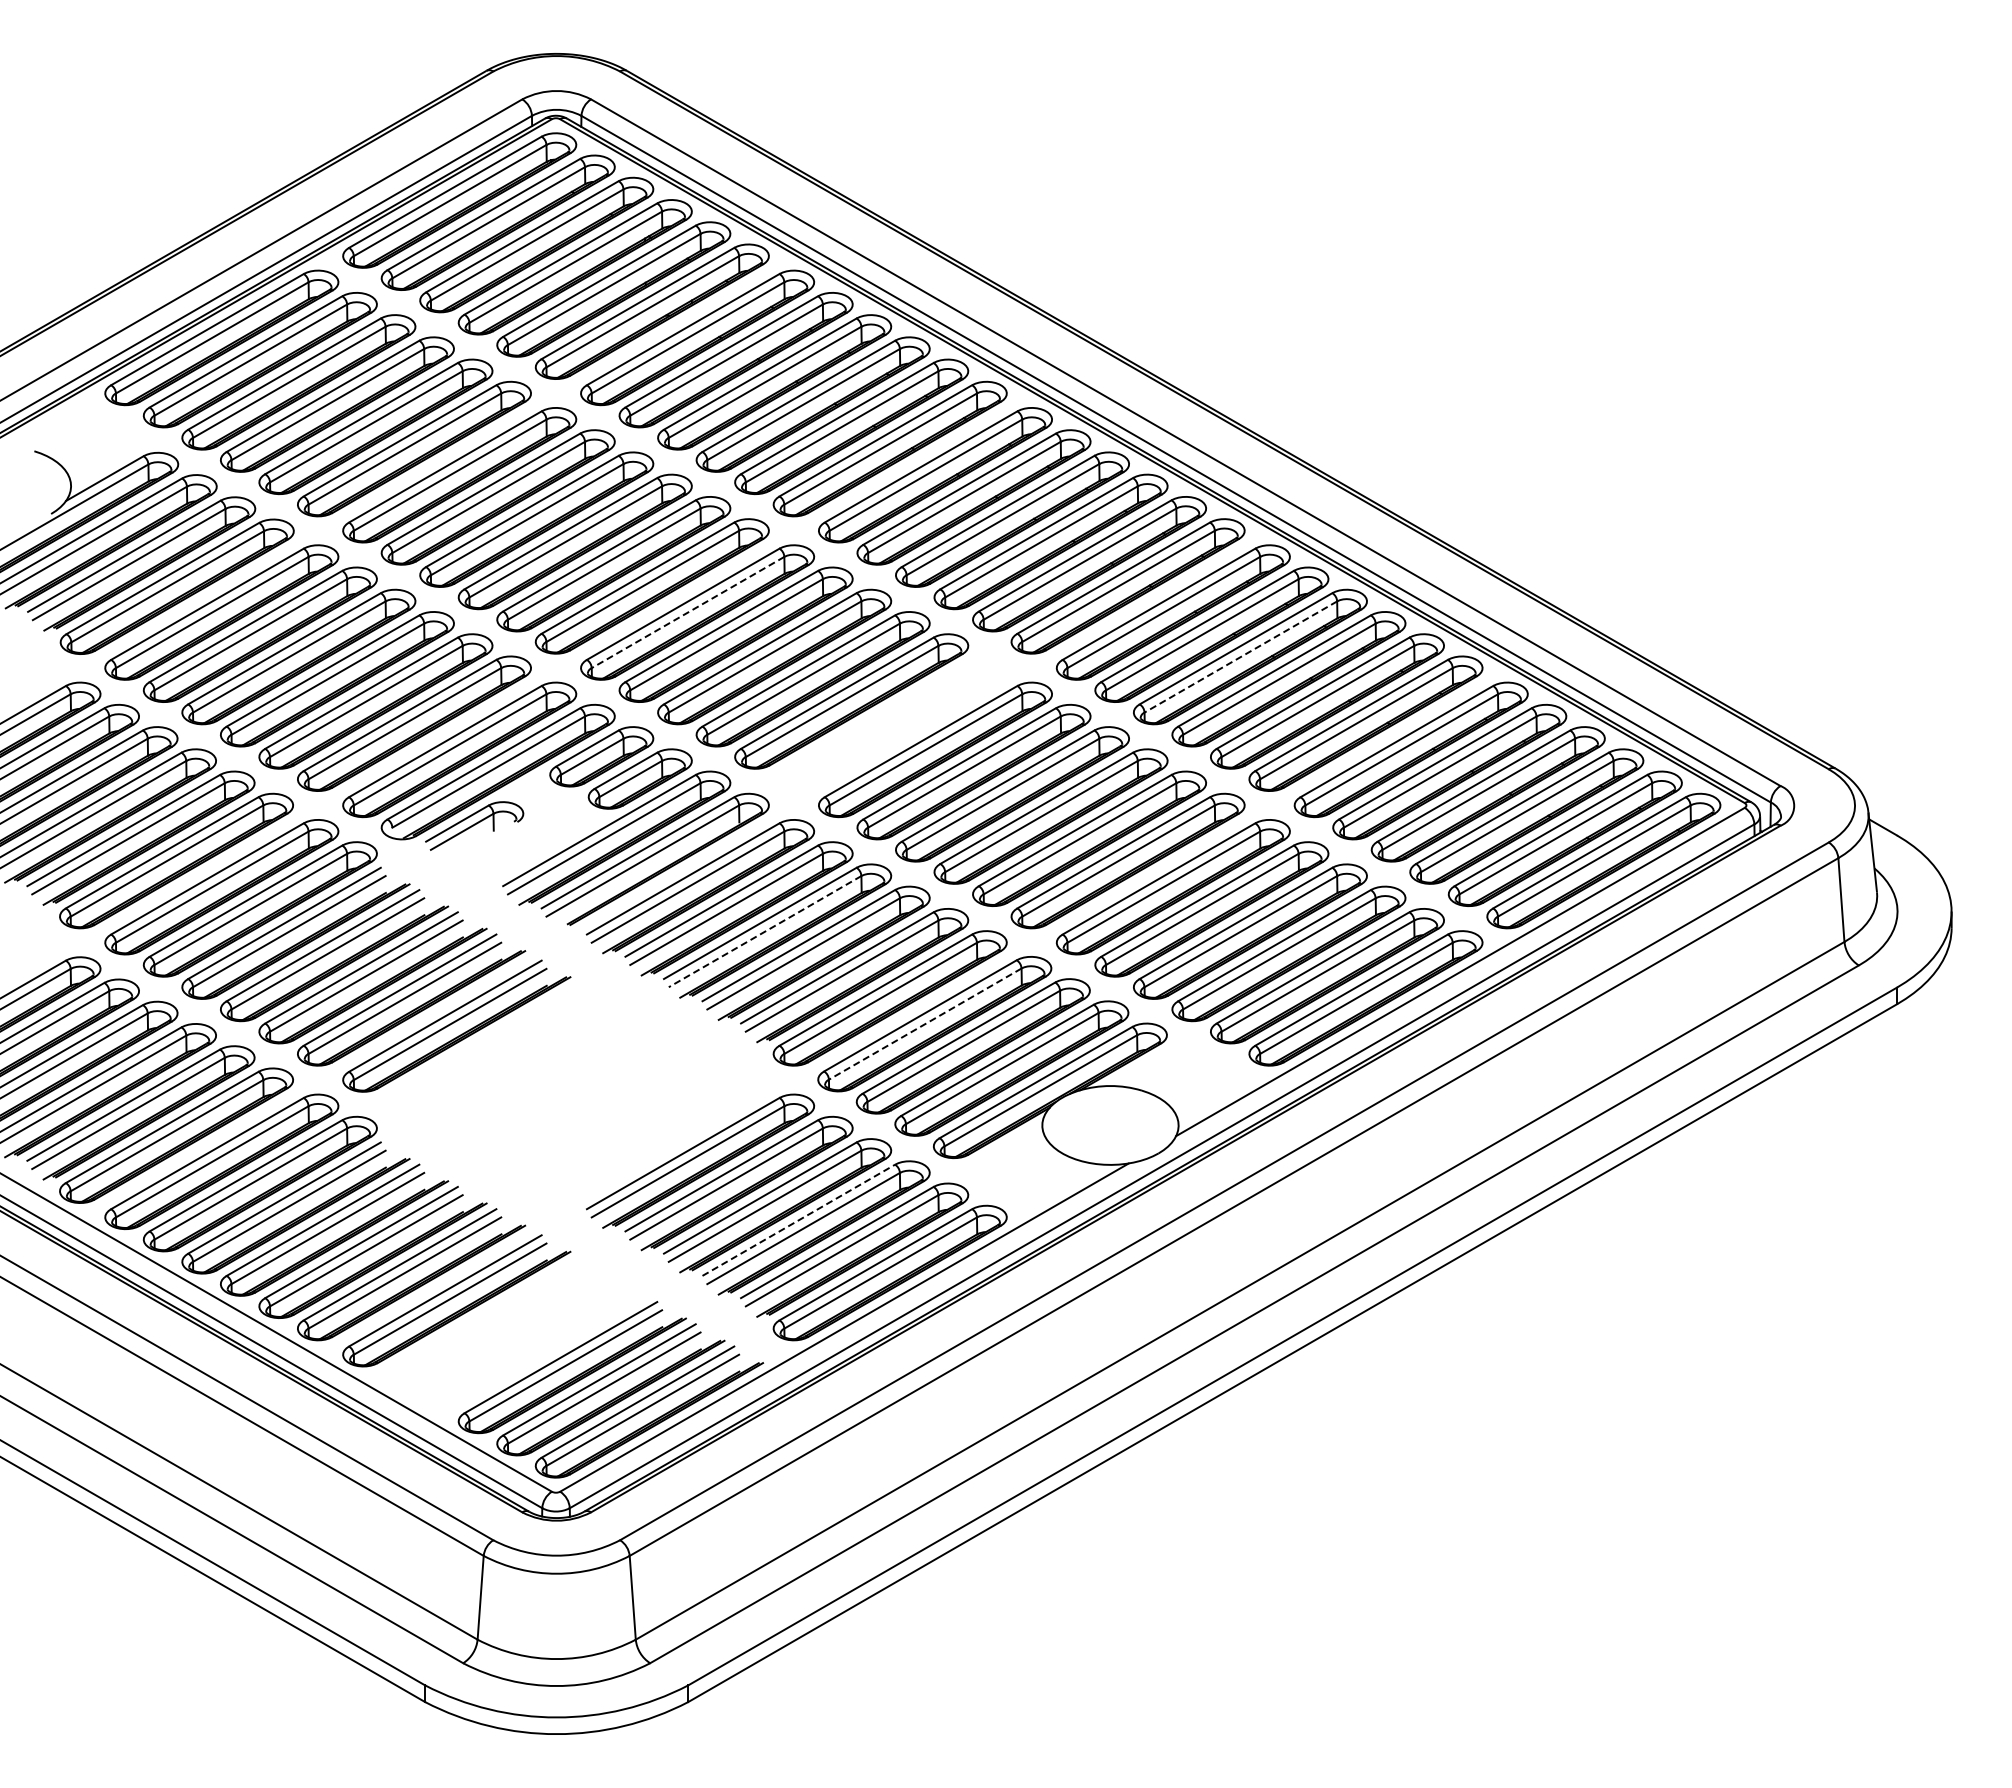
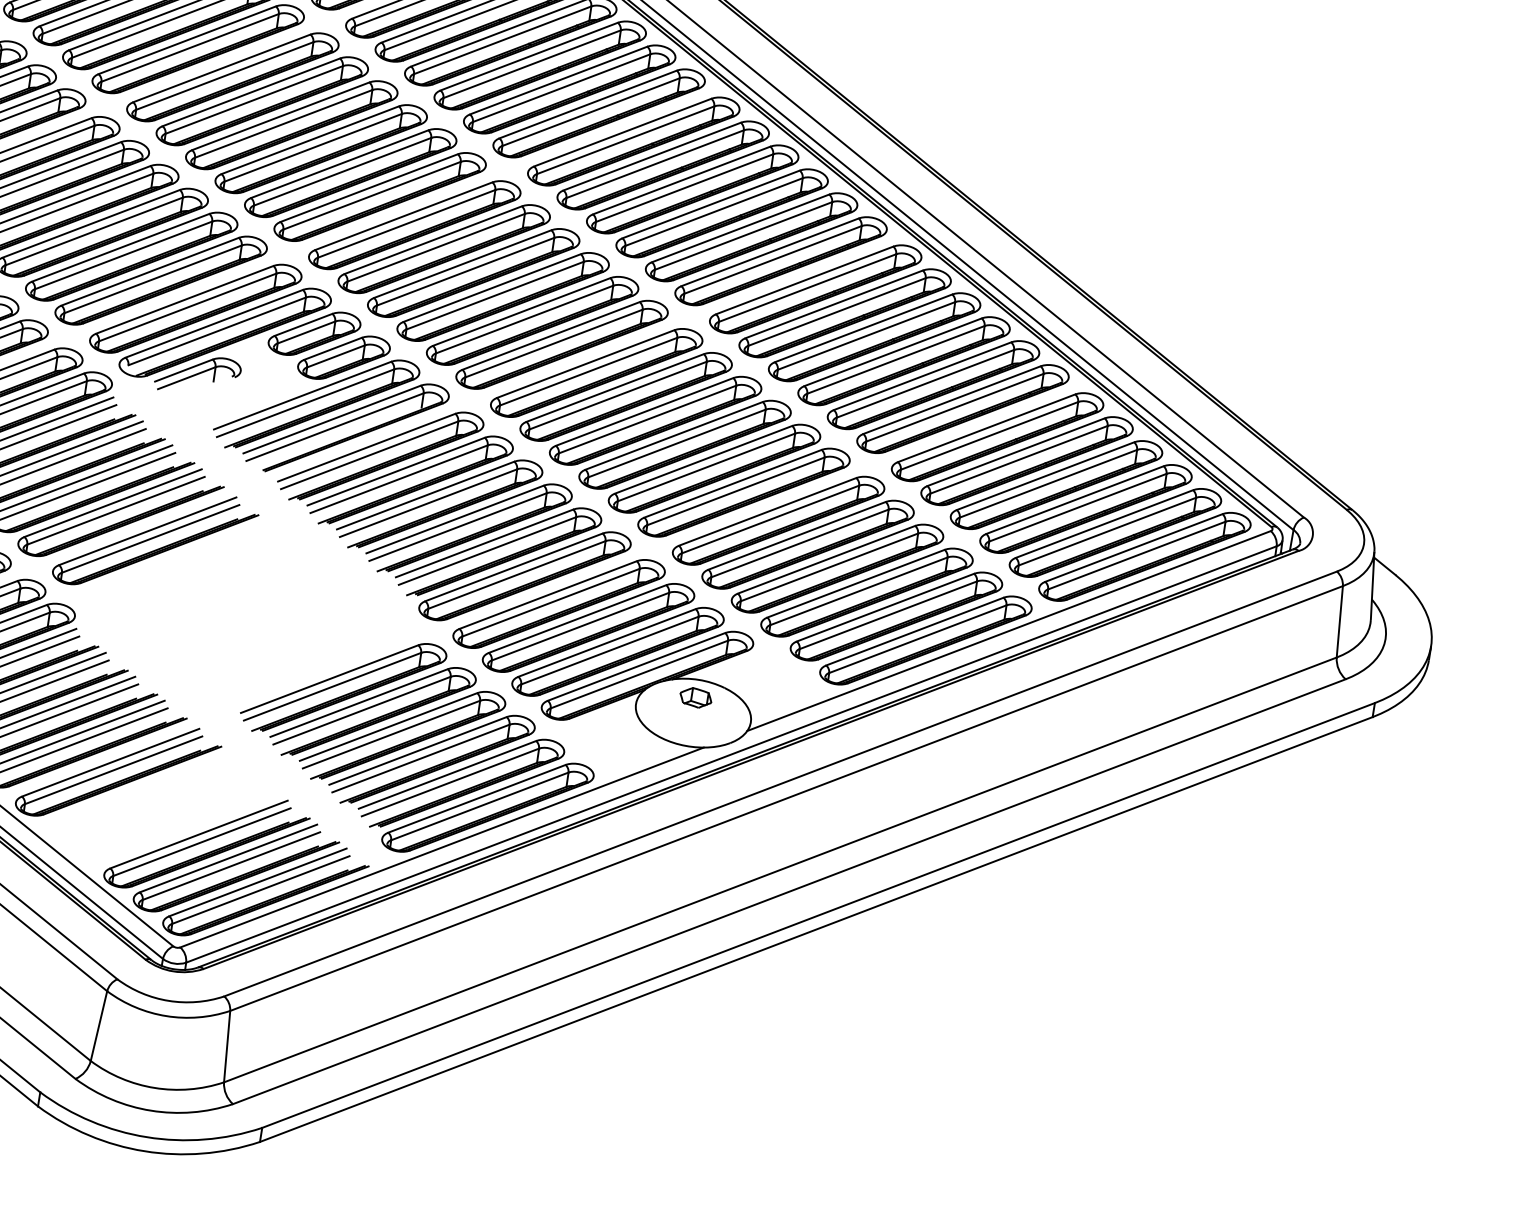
line: (687, 612) -> (406, 223), dashed -> solid
line: (1240, 657) -> (866, 336), dashed -> solid
part: (889, 723) -> (561, 344), added
line: (764, 931) -> (428, 502), dashed -> solid
line: (924, 1024) -> (550, 602), dashed -> solid
part: (1109, 1107) -> (695, 697), added
line: (799, 1220) -> (418, 751), dashed -> solid

